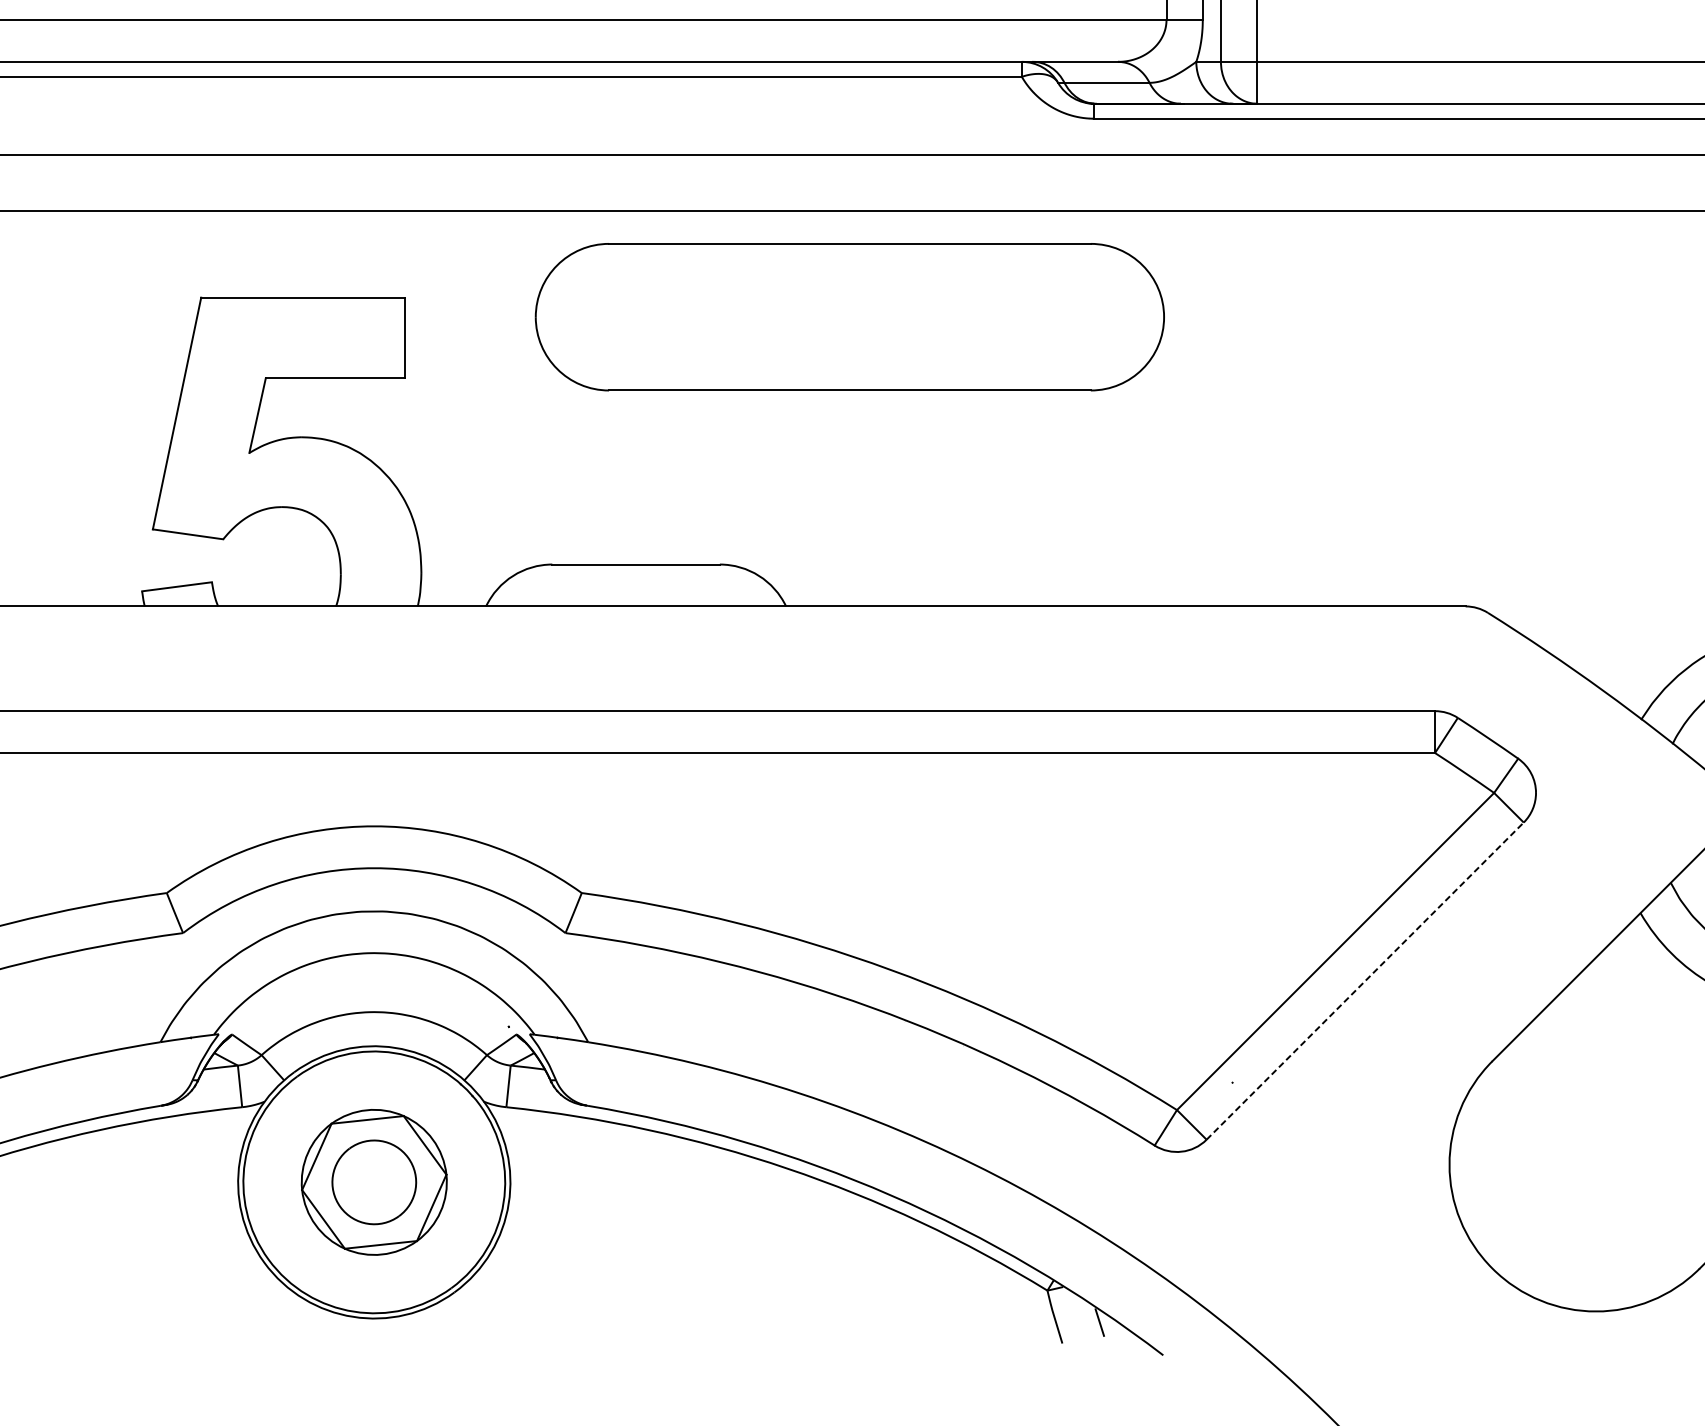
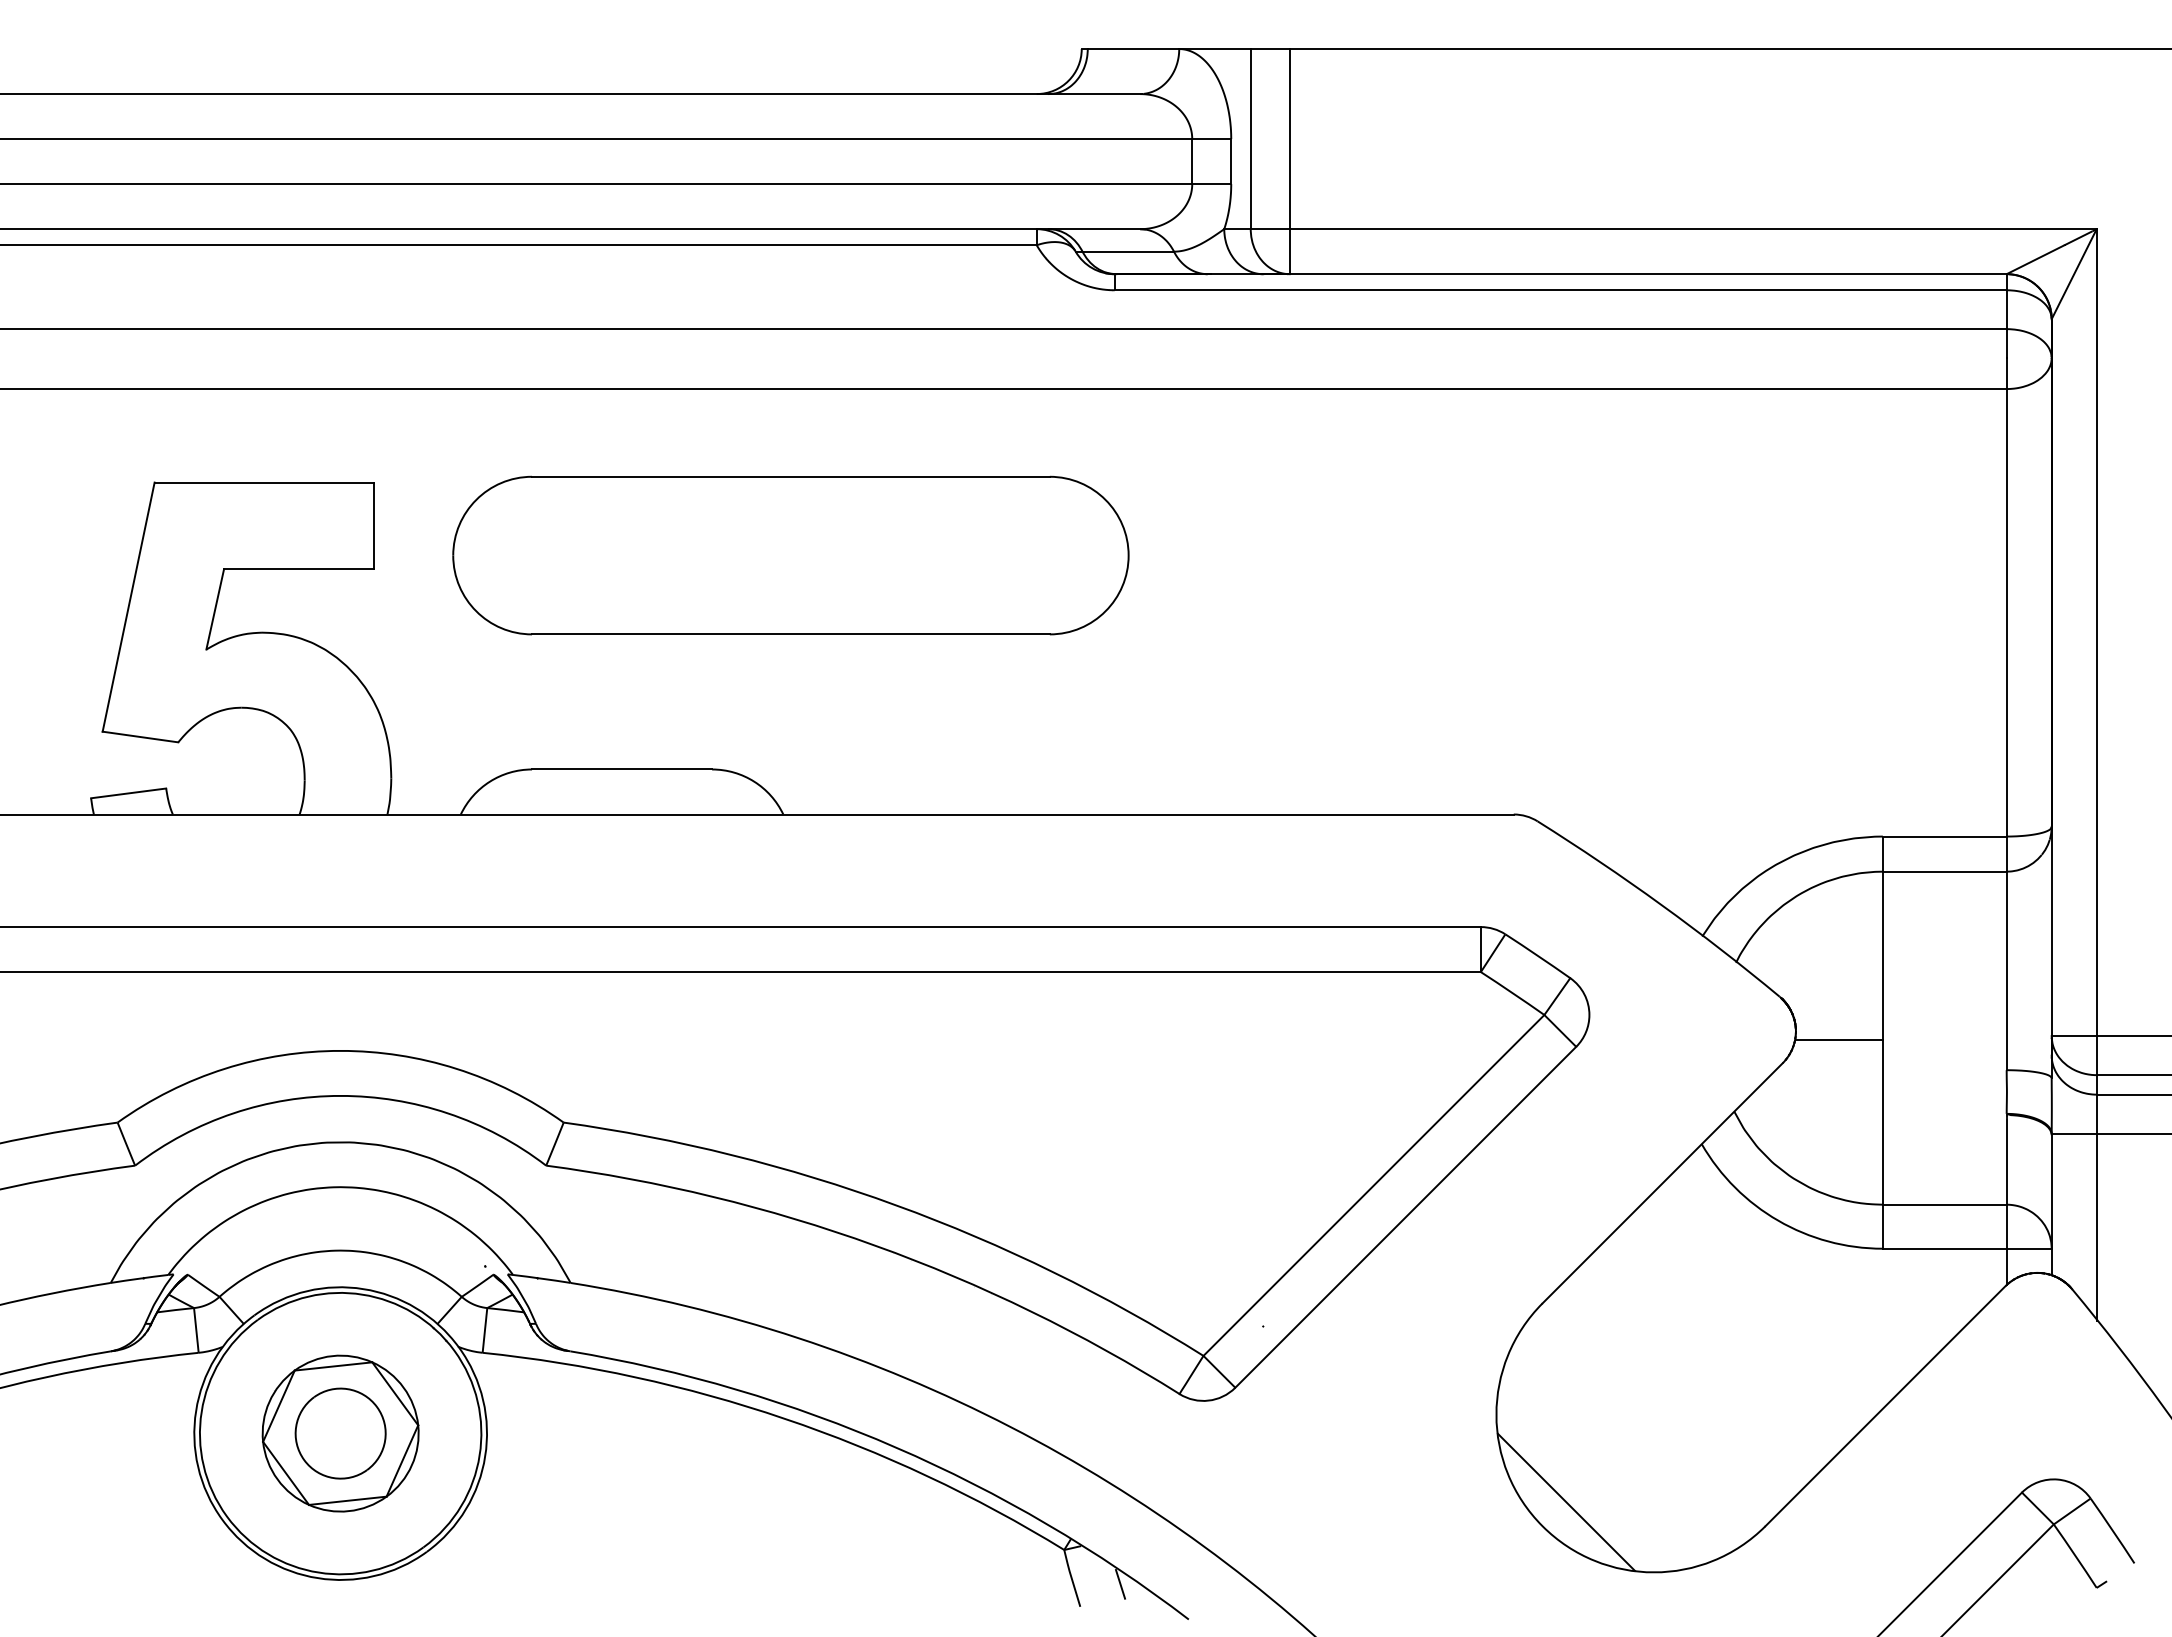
part: (849, 317) -> (790, 555), moved
line: (1365, 980) -> (1406, 1216), dashed -> solid
line: (1513, 1245) -> (1565, 1501), added

